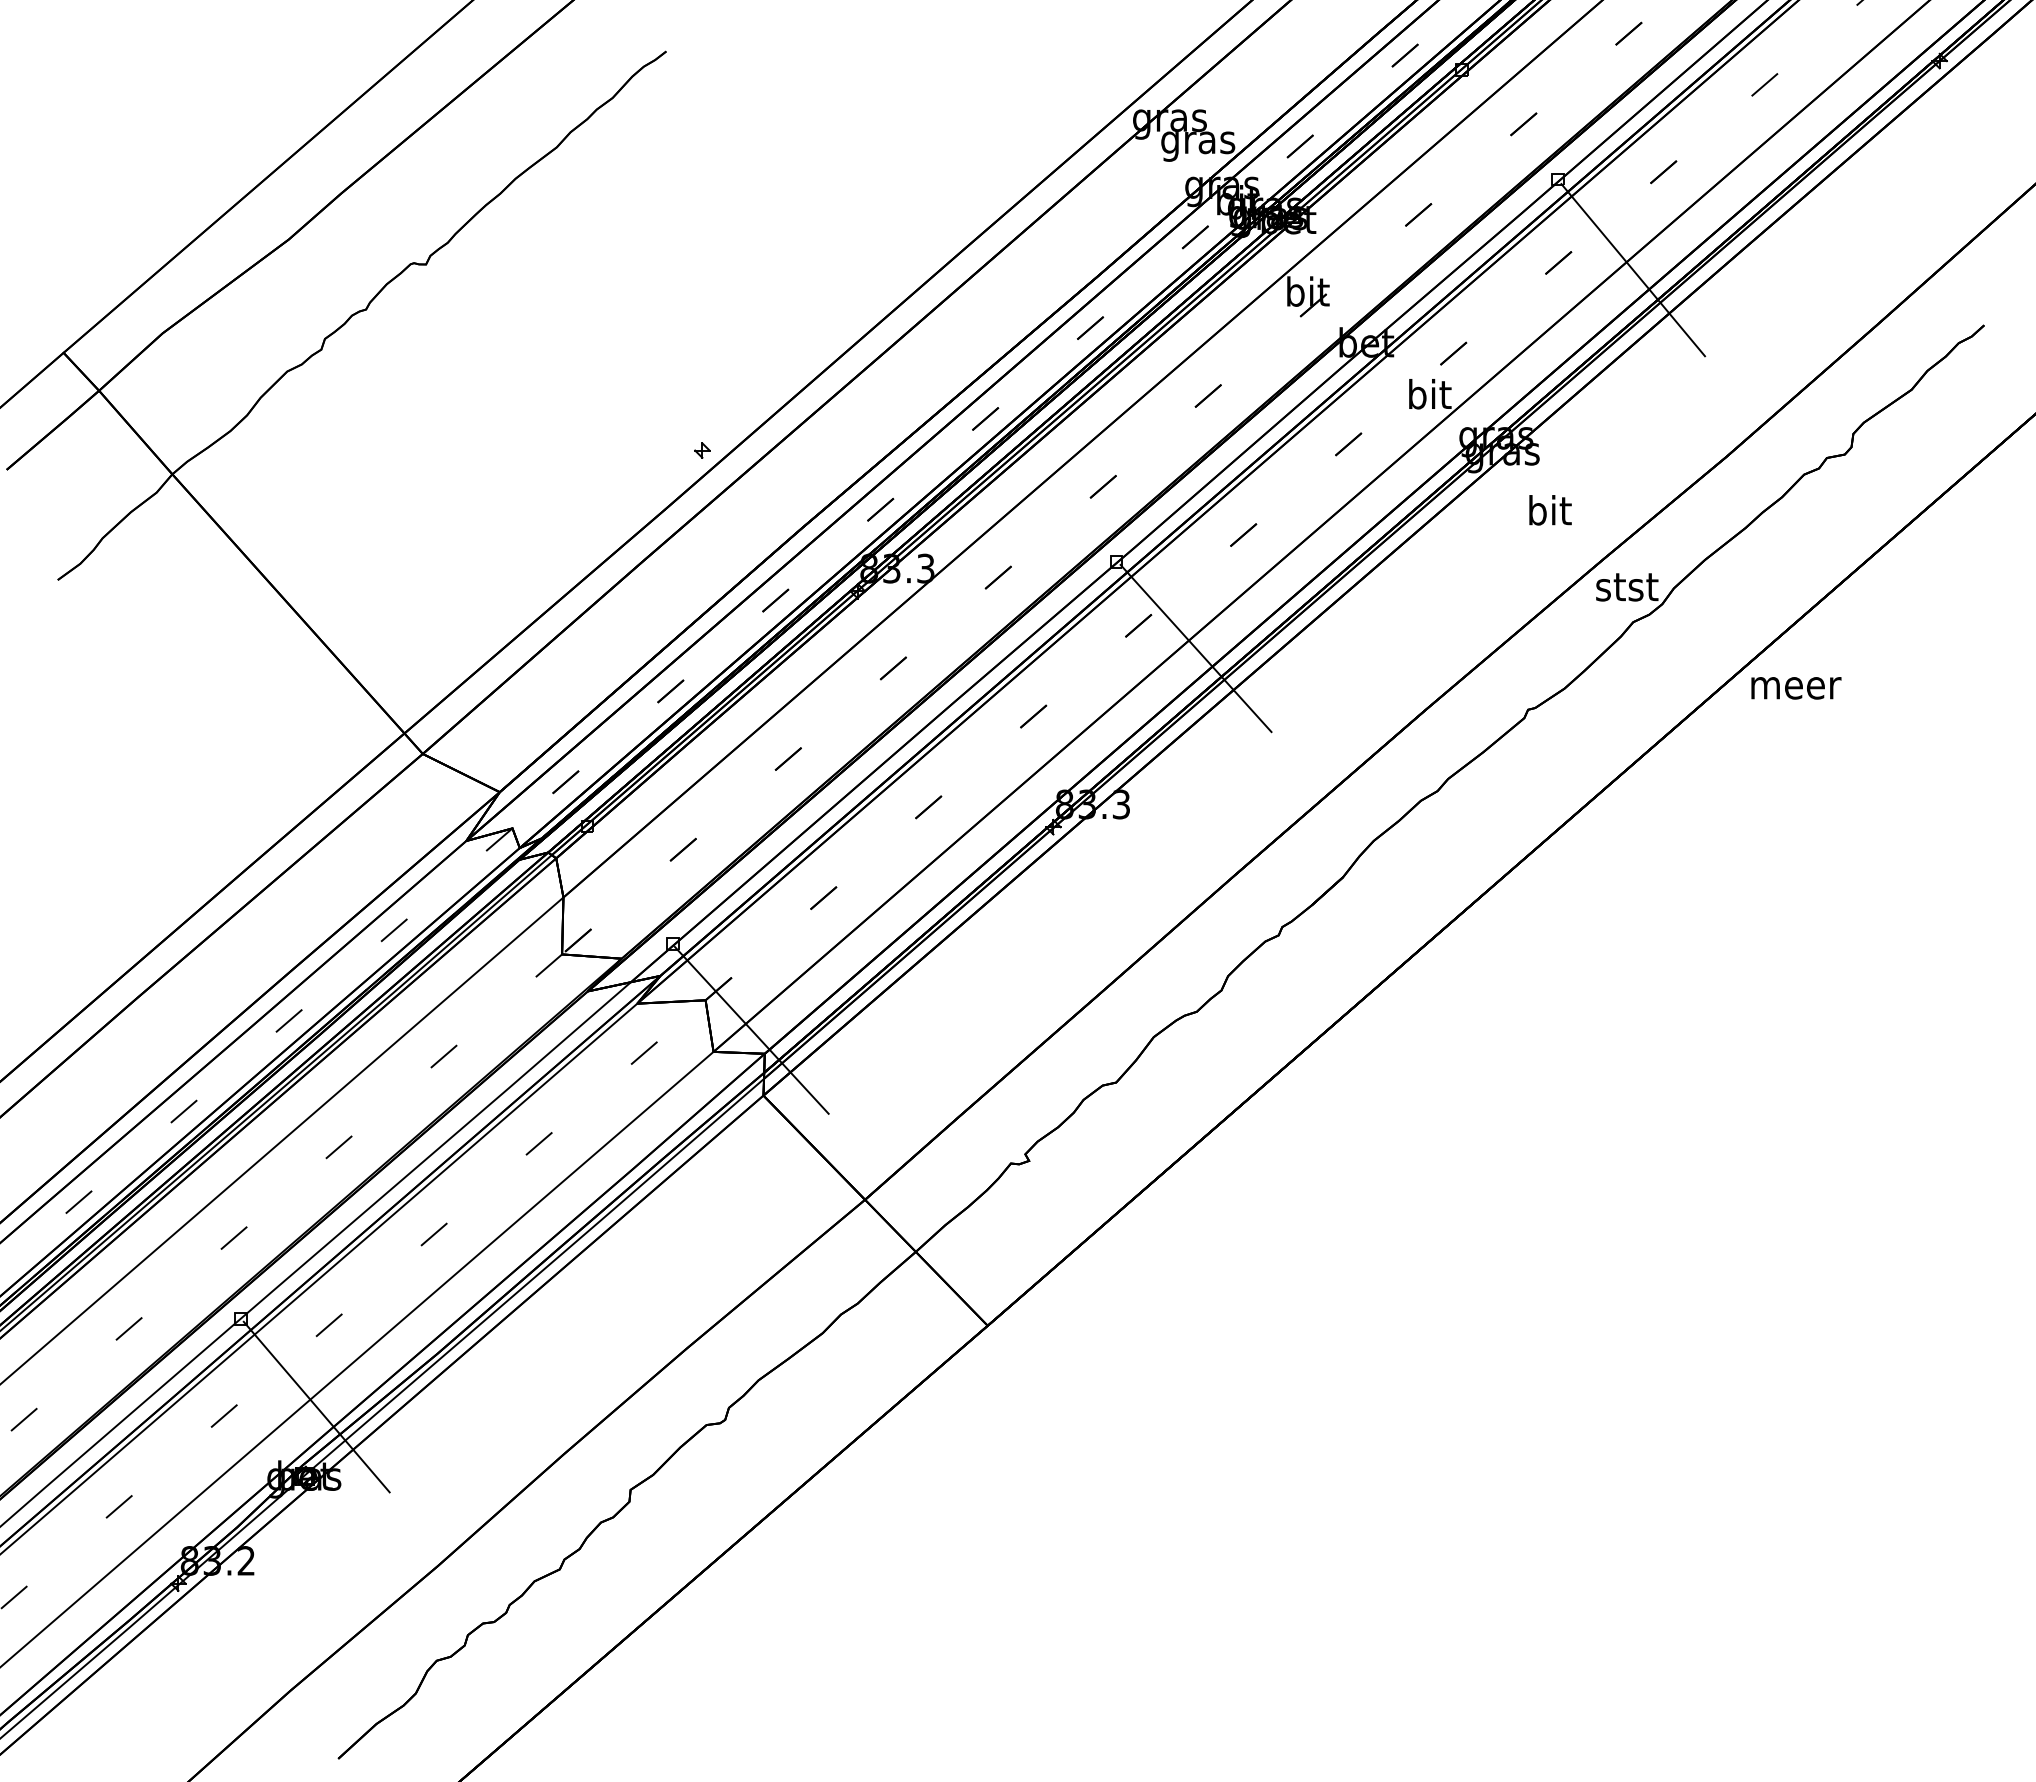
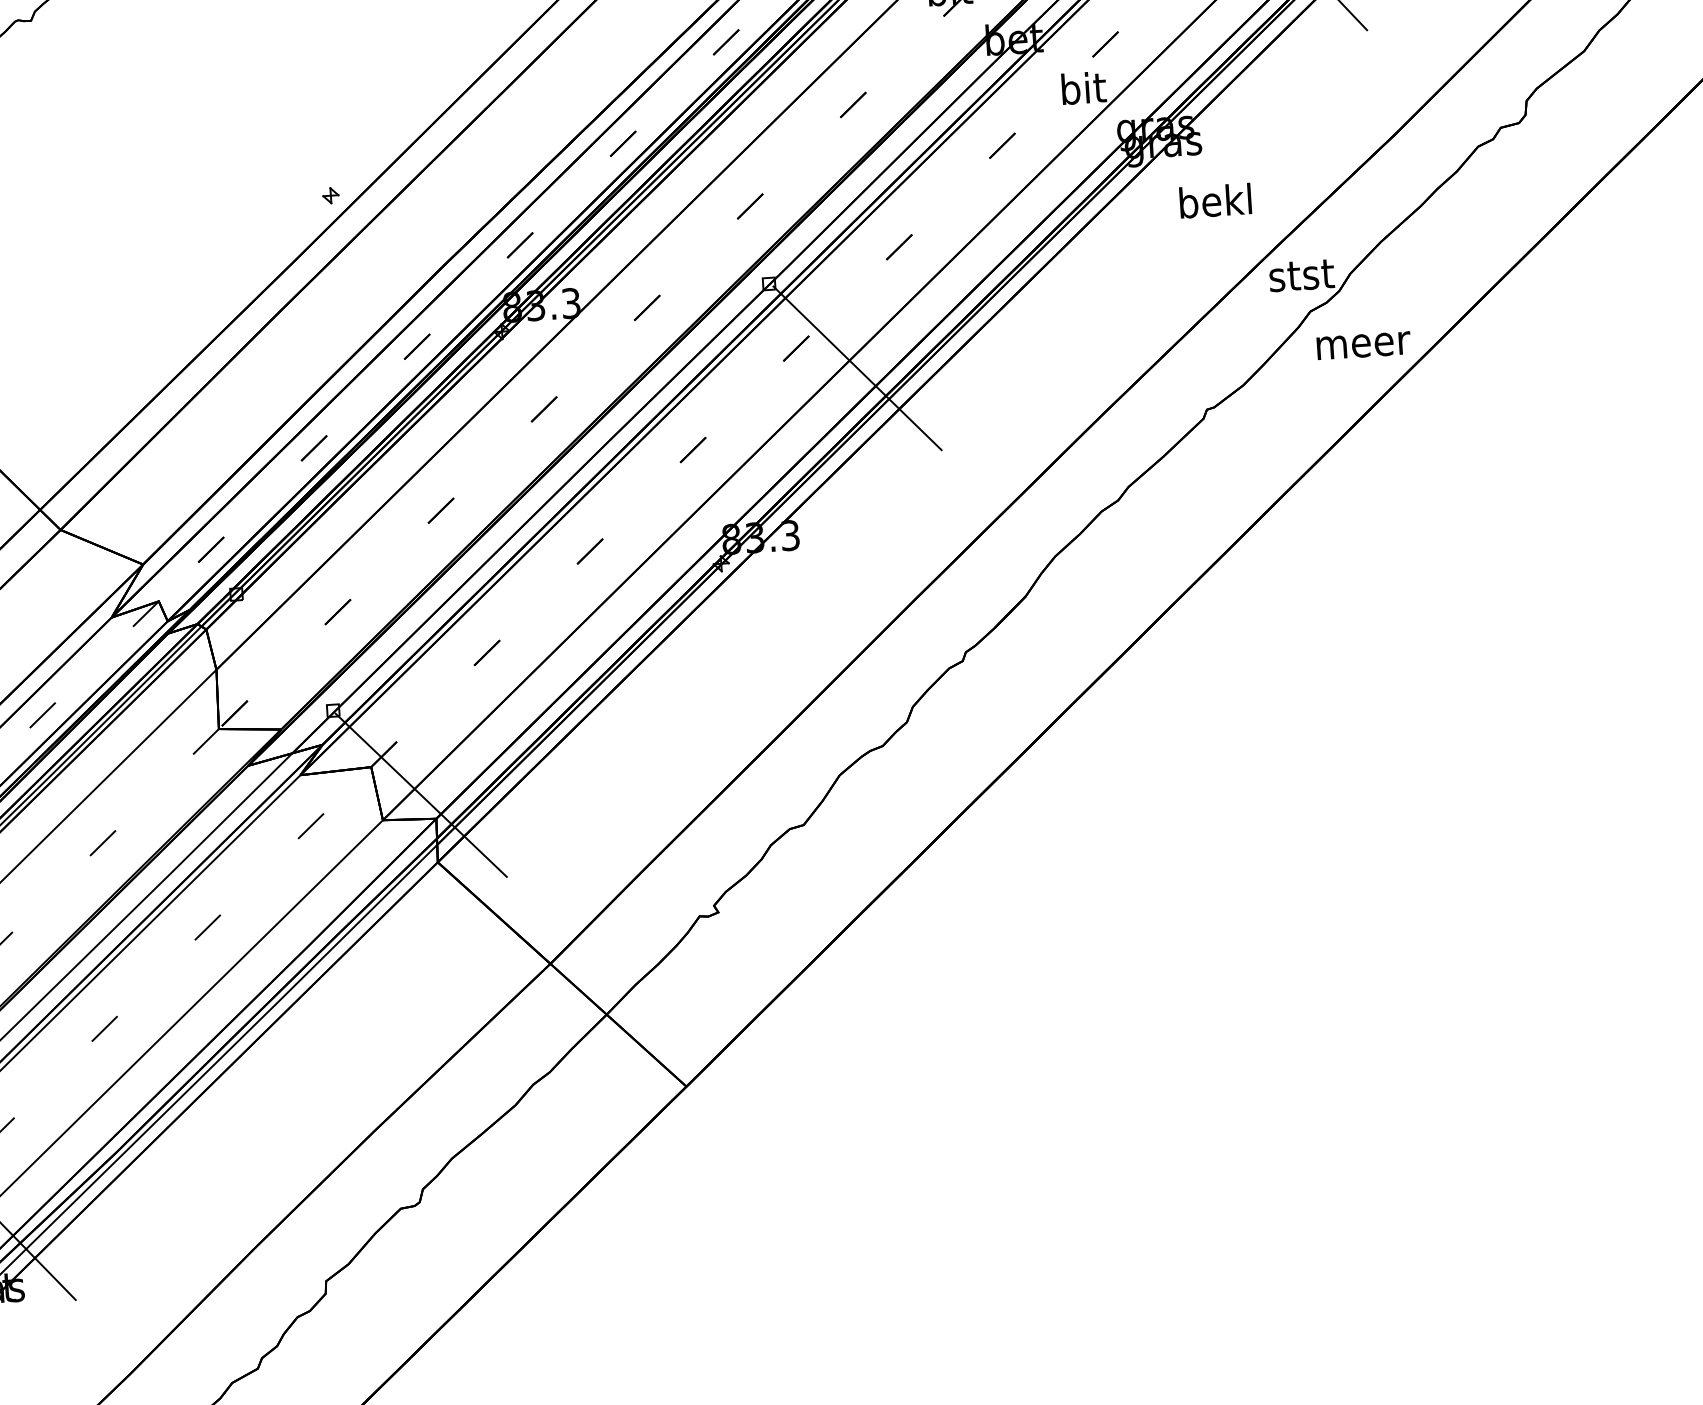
text: (1549, 510) -> (1215, 201), bit -> bekl
text: (1796, 688) -> (1364, 346), moved

